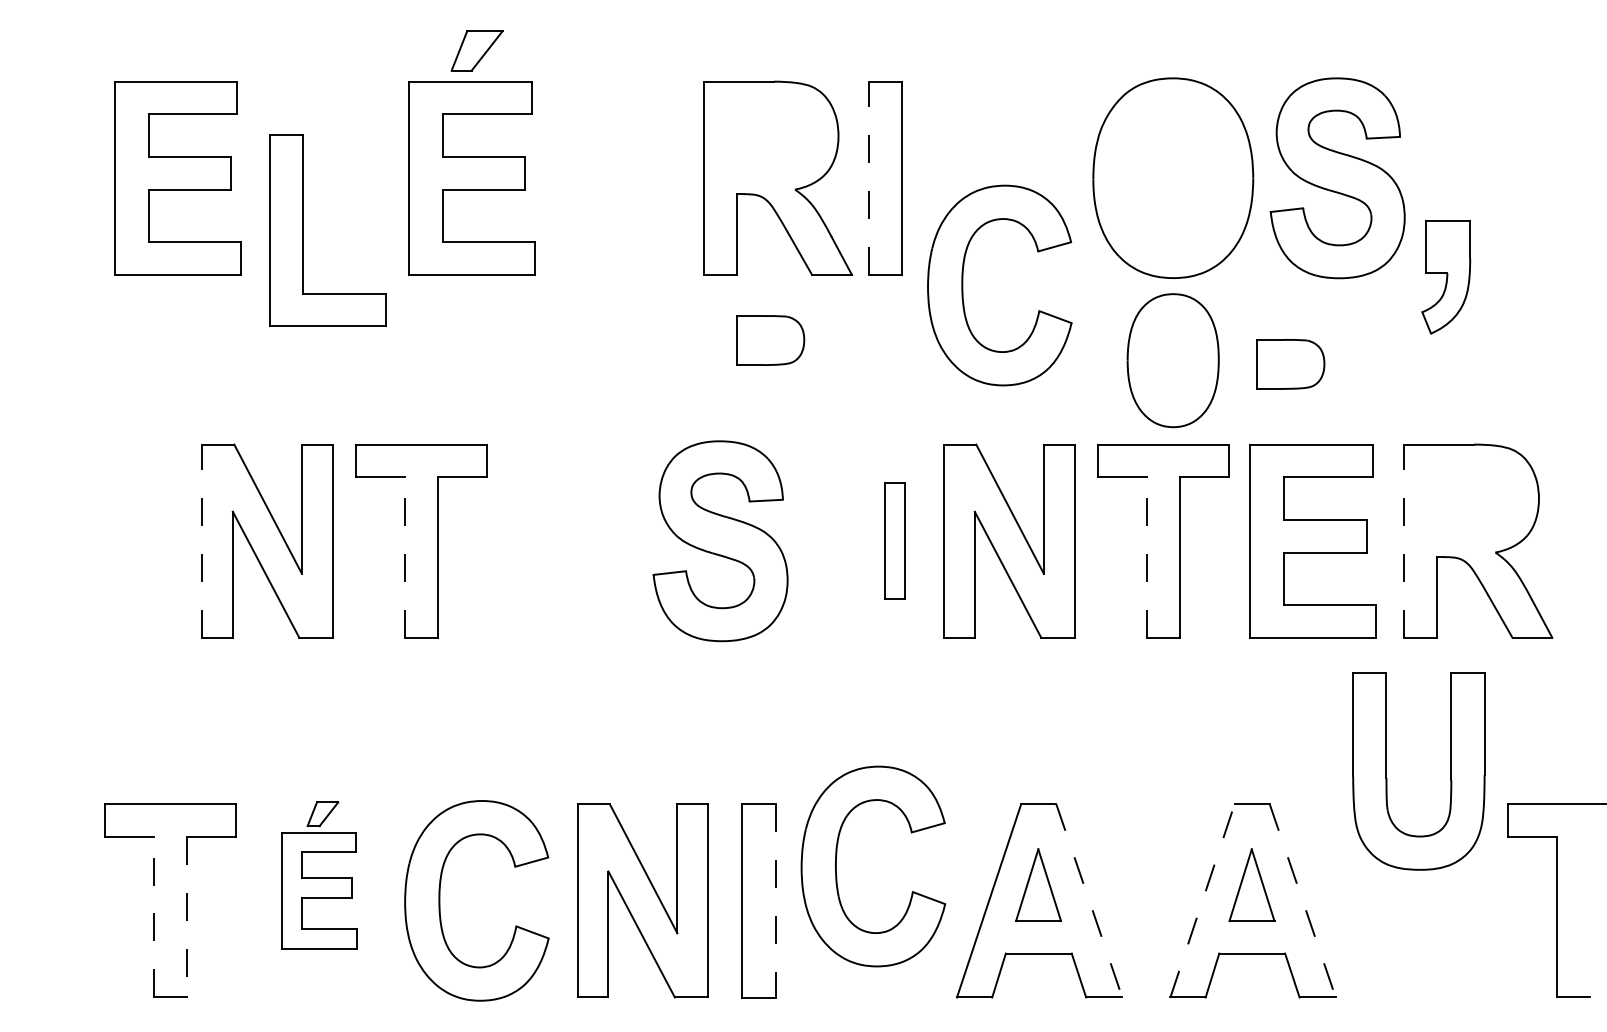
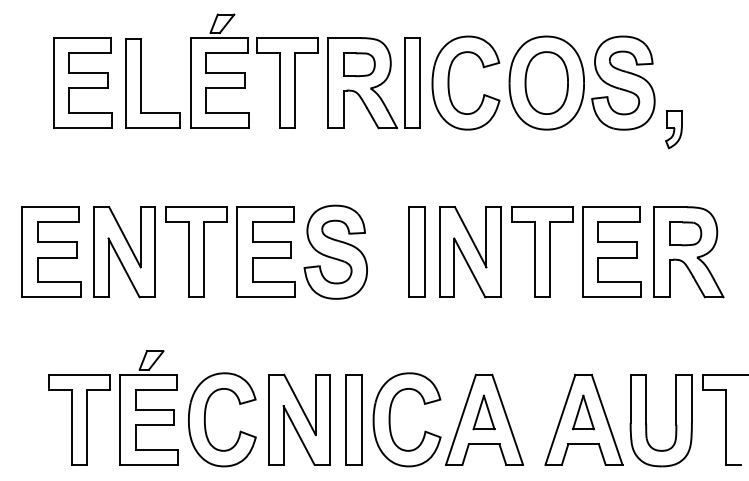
part: (616, 176) -> (287, 82), added
line: (867, 176) -> (404, 82), dashed -> solid
part: (303, 230) -> (141, 83), moved
part: (1445, 277) -> (673, 129), size x0.71
part: (964, 284) -> (449, 82), moved
part: (771, 340) -> (359, 64), moved
part: (1172, 359) -> (546, 82), moved
part: (1290, 363) -> (685, 233), moved
part: (110, 539) -> (51, 251), added
line: (202, 539) -> (94, 251), dashed -> solid
part: (569, 539) -> (265, 251), added
part: (893, 539) -> (416, 251), size x1.67
line: (1404, 539) -> (654, 251), dashed -> solid
line: (404, 556) -> (188, 259), dashed -> solid
line: (1146, 556) -> (534, 259), dashed -> solid
part: (1389, 779) -> (647, 424), moved
part: (837, 865) -> (390, 419), moved
part: (318, 874) -> (148, 407), size x1.67
line: (1088, 900) -> (507, 419), dashed -> solid
line: (1202, 900) -> (560, 419), dashed -> solid
line: (1303, 900) -> (607, 419), dashed -> solid
line: (775, 902) -> (361, 420), dashed -> solid
line: (153, 915) -> (71, 426), dashed -> solid
line: (187, 917) -> (87, 427), dashed -> solid

